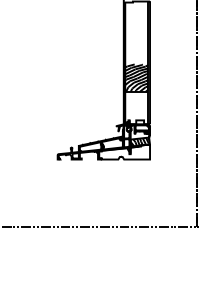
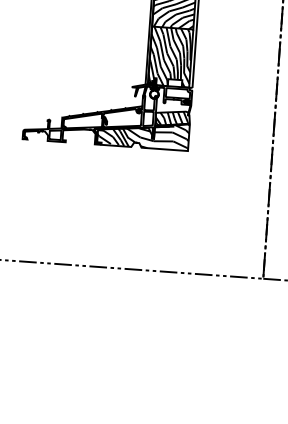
hatch: (136, 107) -> (170, 56), added
hatch: (124, 151) -> (143, 133), added

